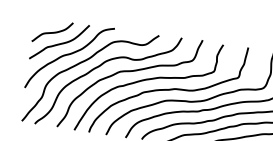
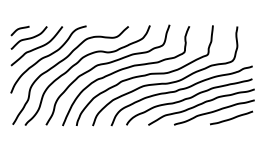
curve: (43, 21) -> (19, 29), added

